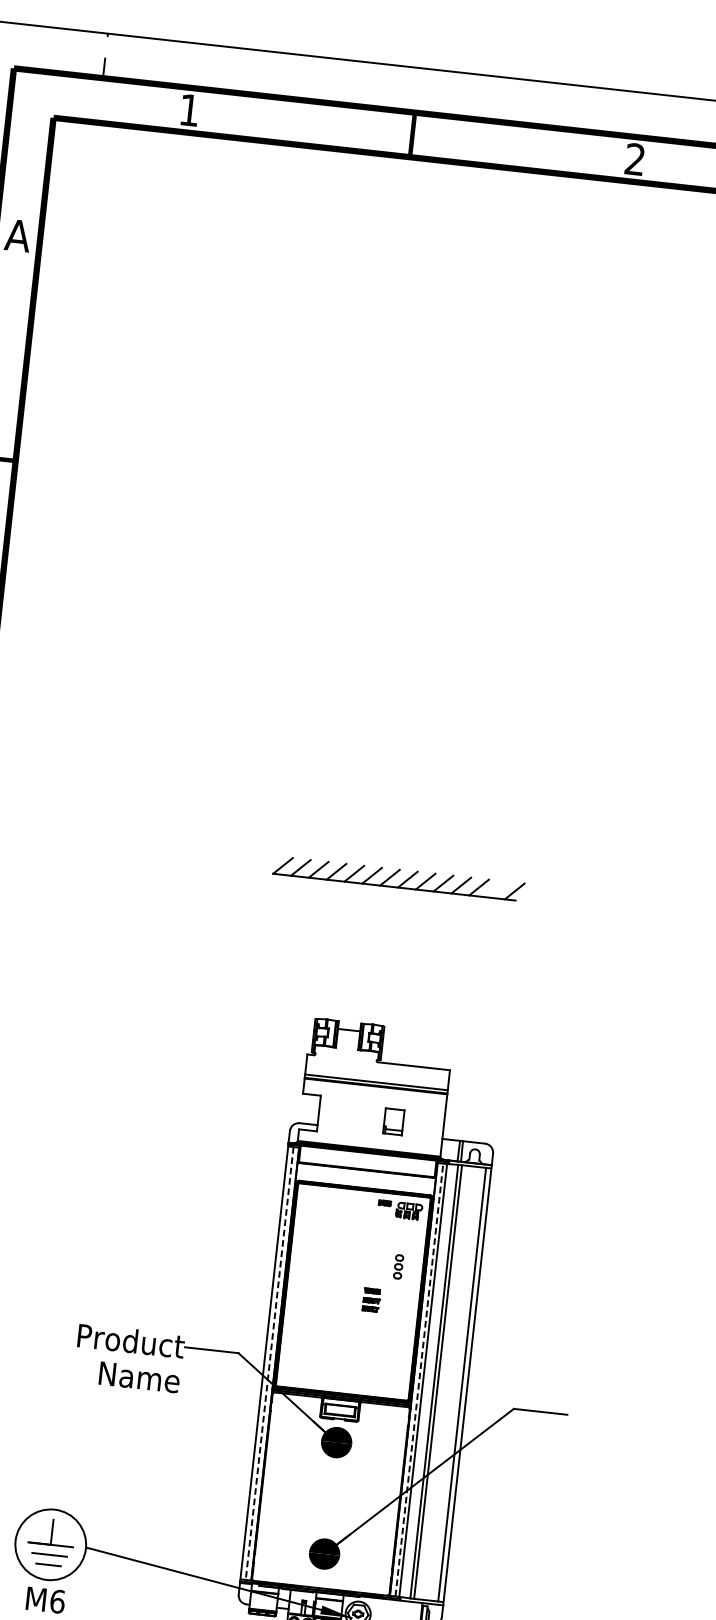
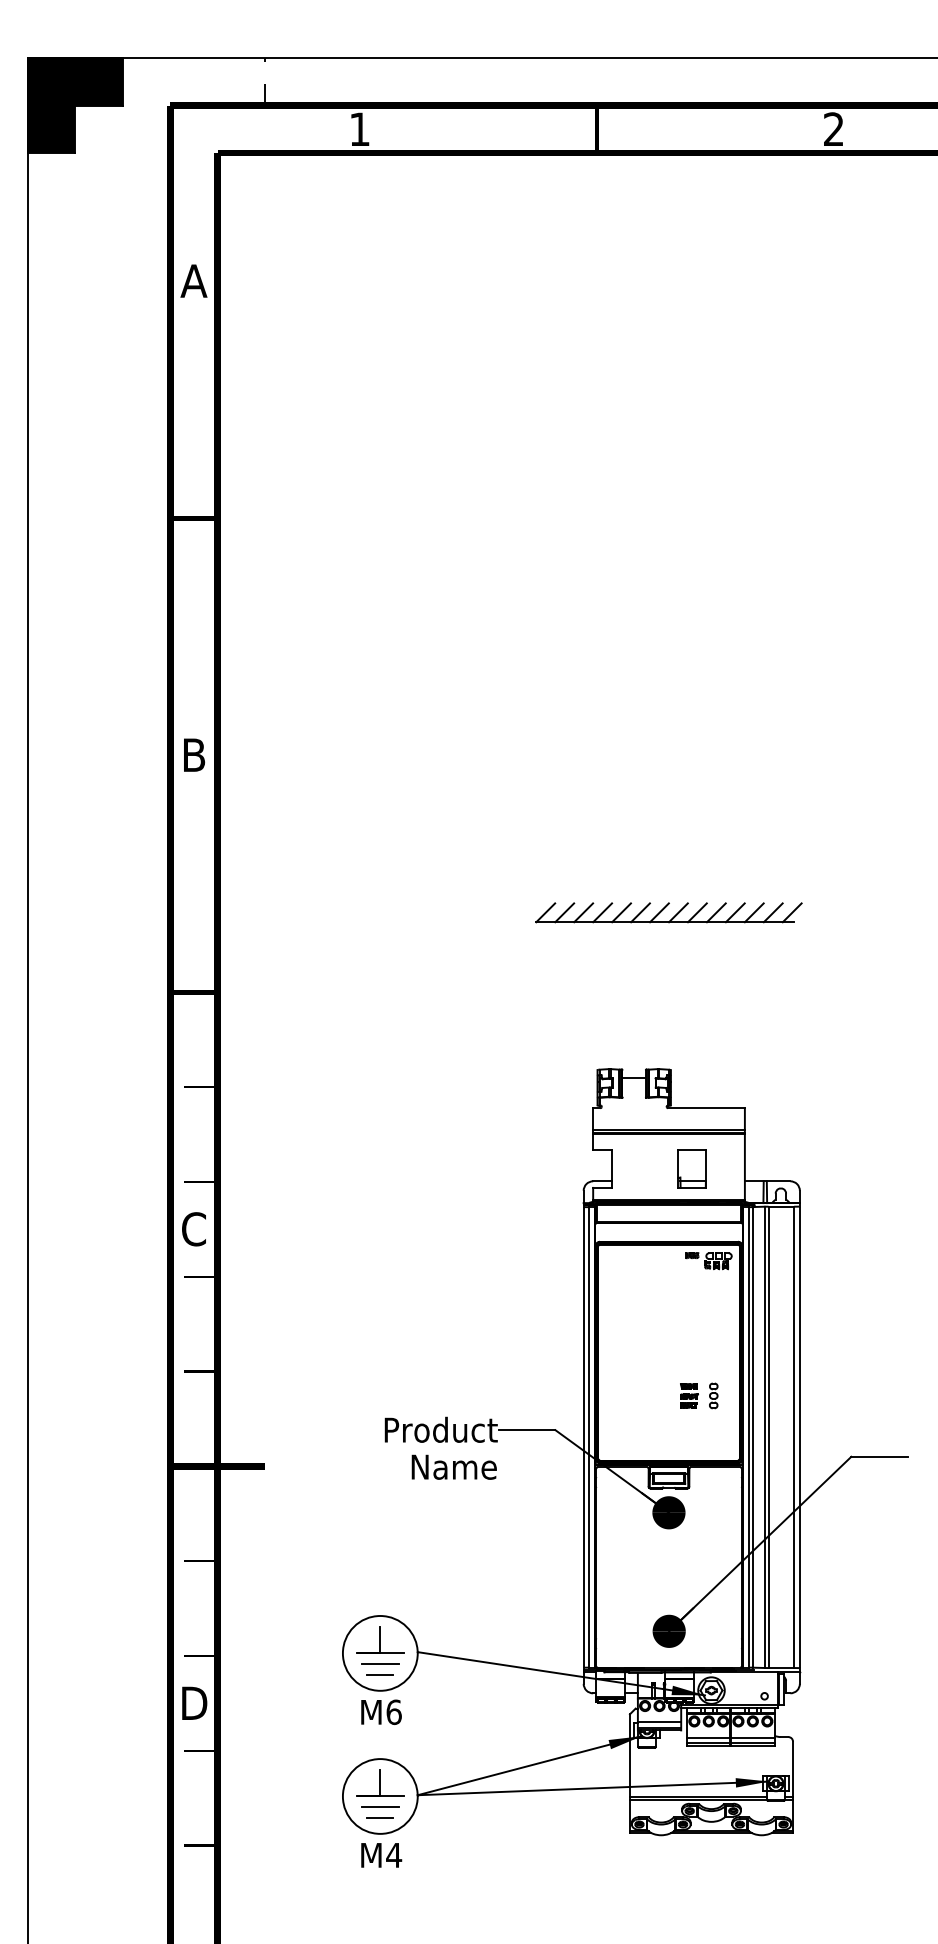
line: (496, 889) -> (772, 912), added
part: (393, 1121) -> (691, 1168), size x1.43
part: (398, 1266) -> (713, 1395), moved
part: (371, 1299) -> (689, 1395), moved
line: (269, 1363) -> (589, 1437), dashed -> solid
line: (419, 1379) -> (748, 1436), dashed -> solid

